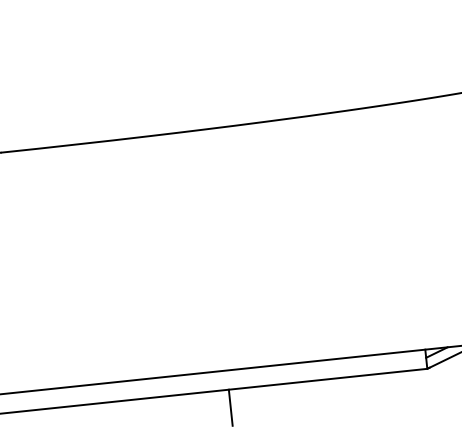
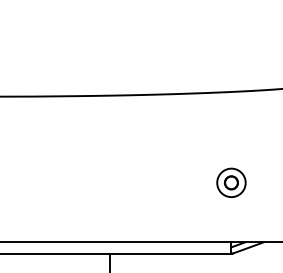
part: (415, 251) -> (231, 182), added

